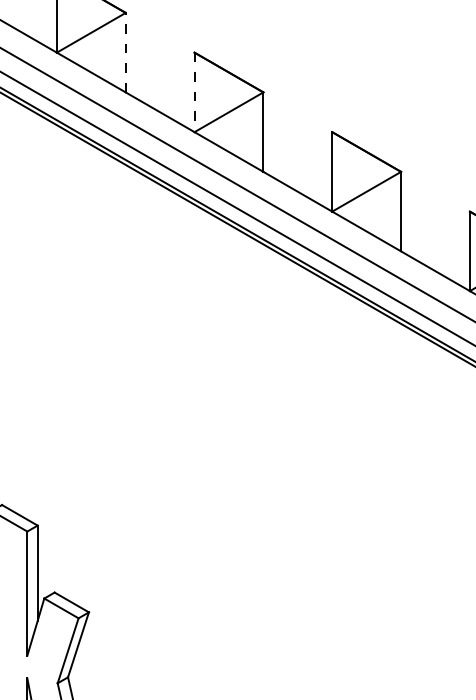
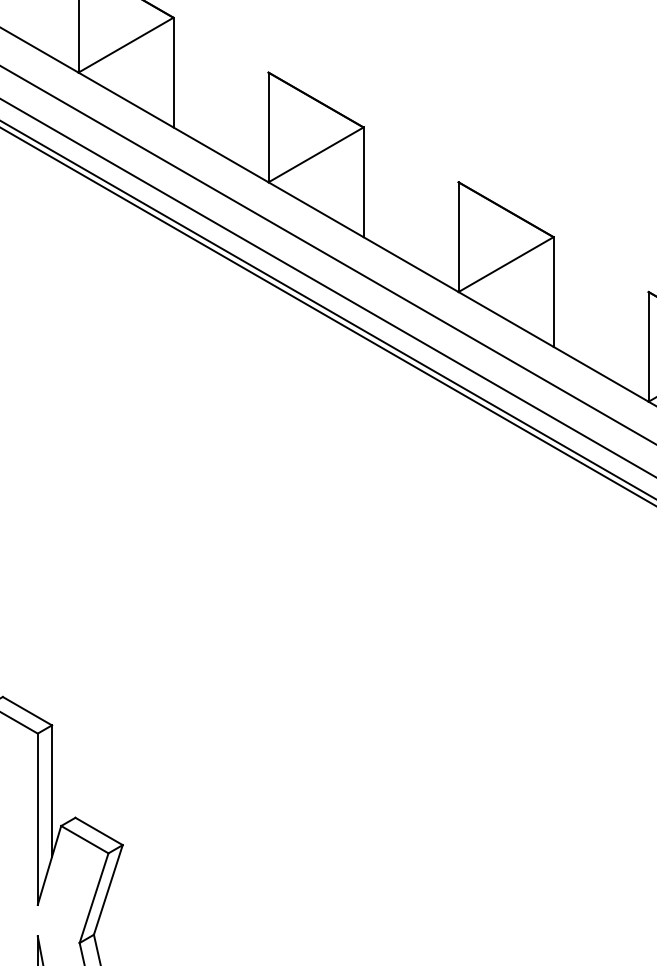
line: (125, 52) -> (173, 72), dashed -> solid
line: (194, 92) -> (268, 127), dashed -> solid

